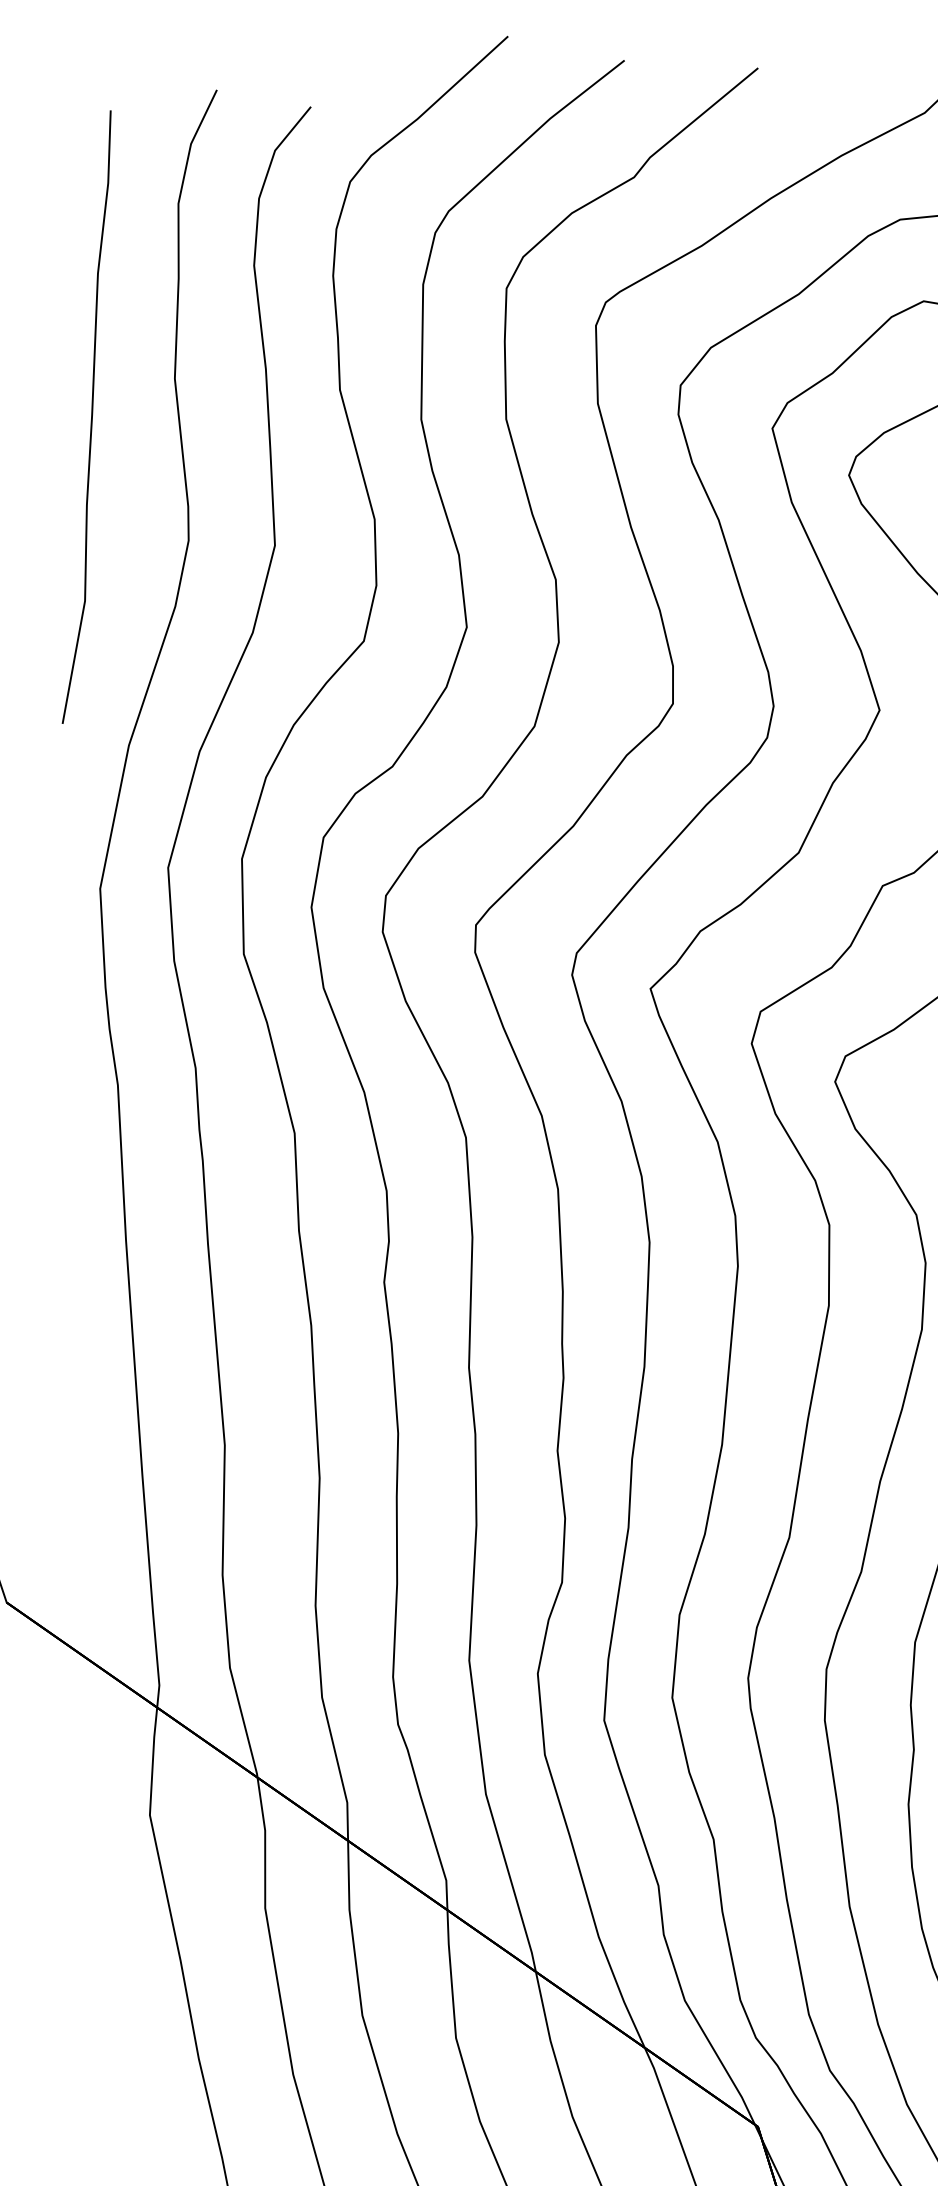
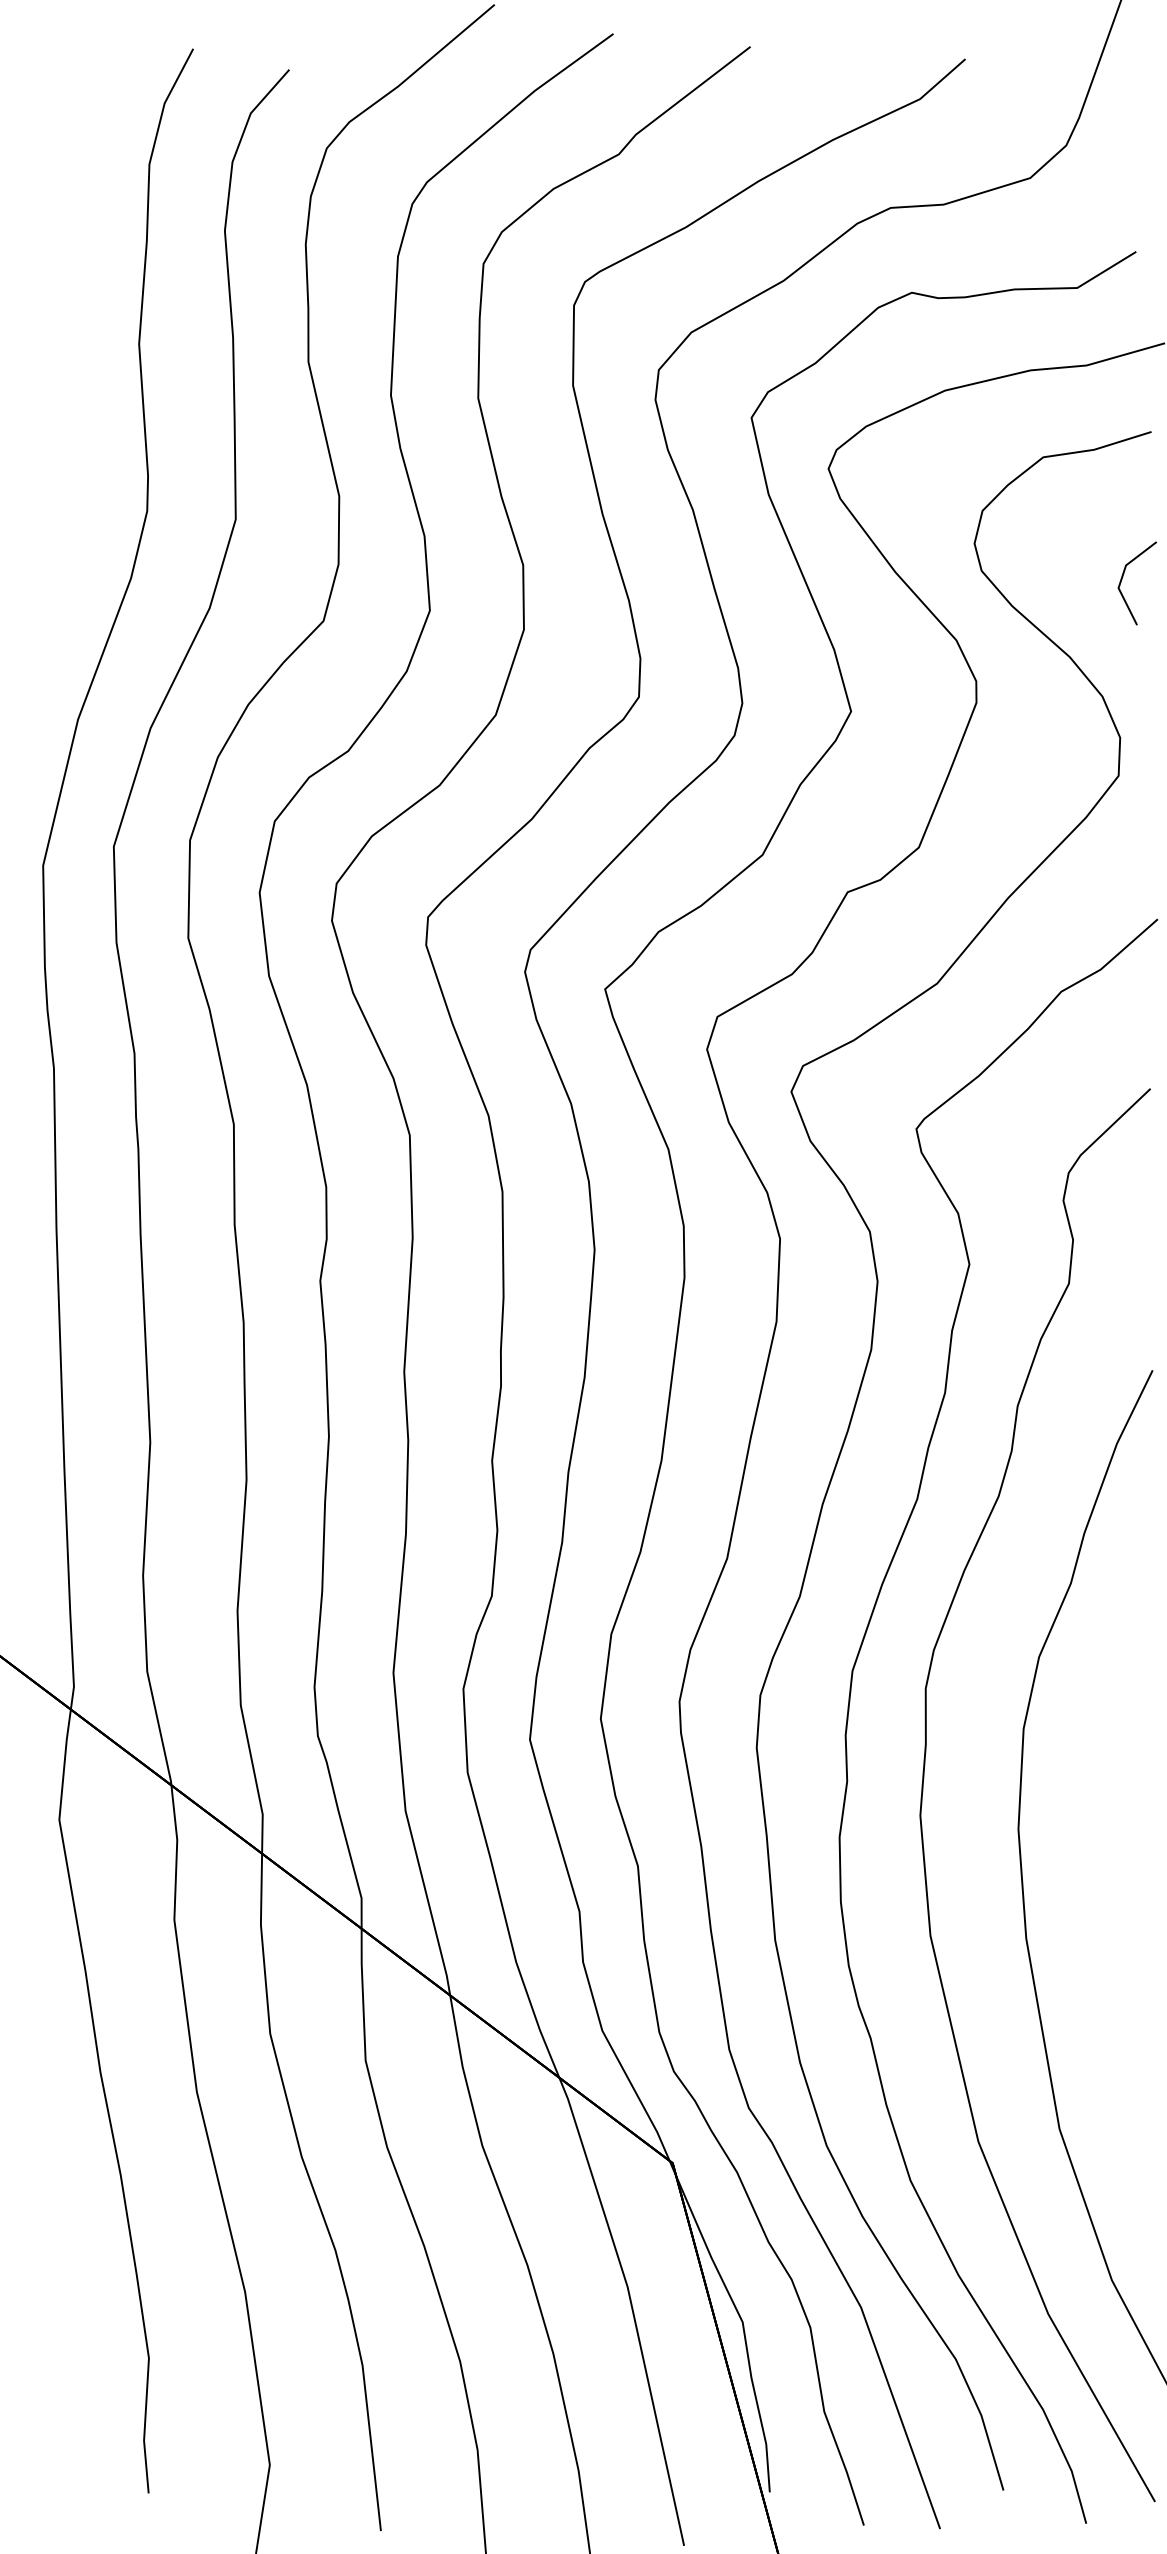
curve: (90, 416) -> (51, 379), removed

